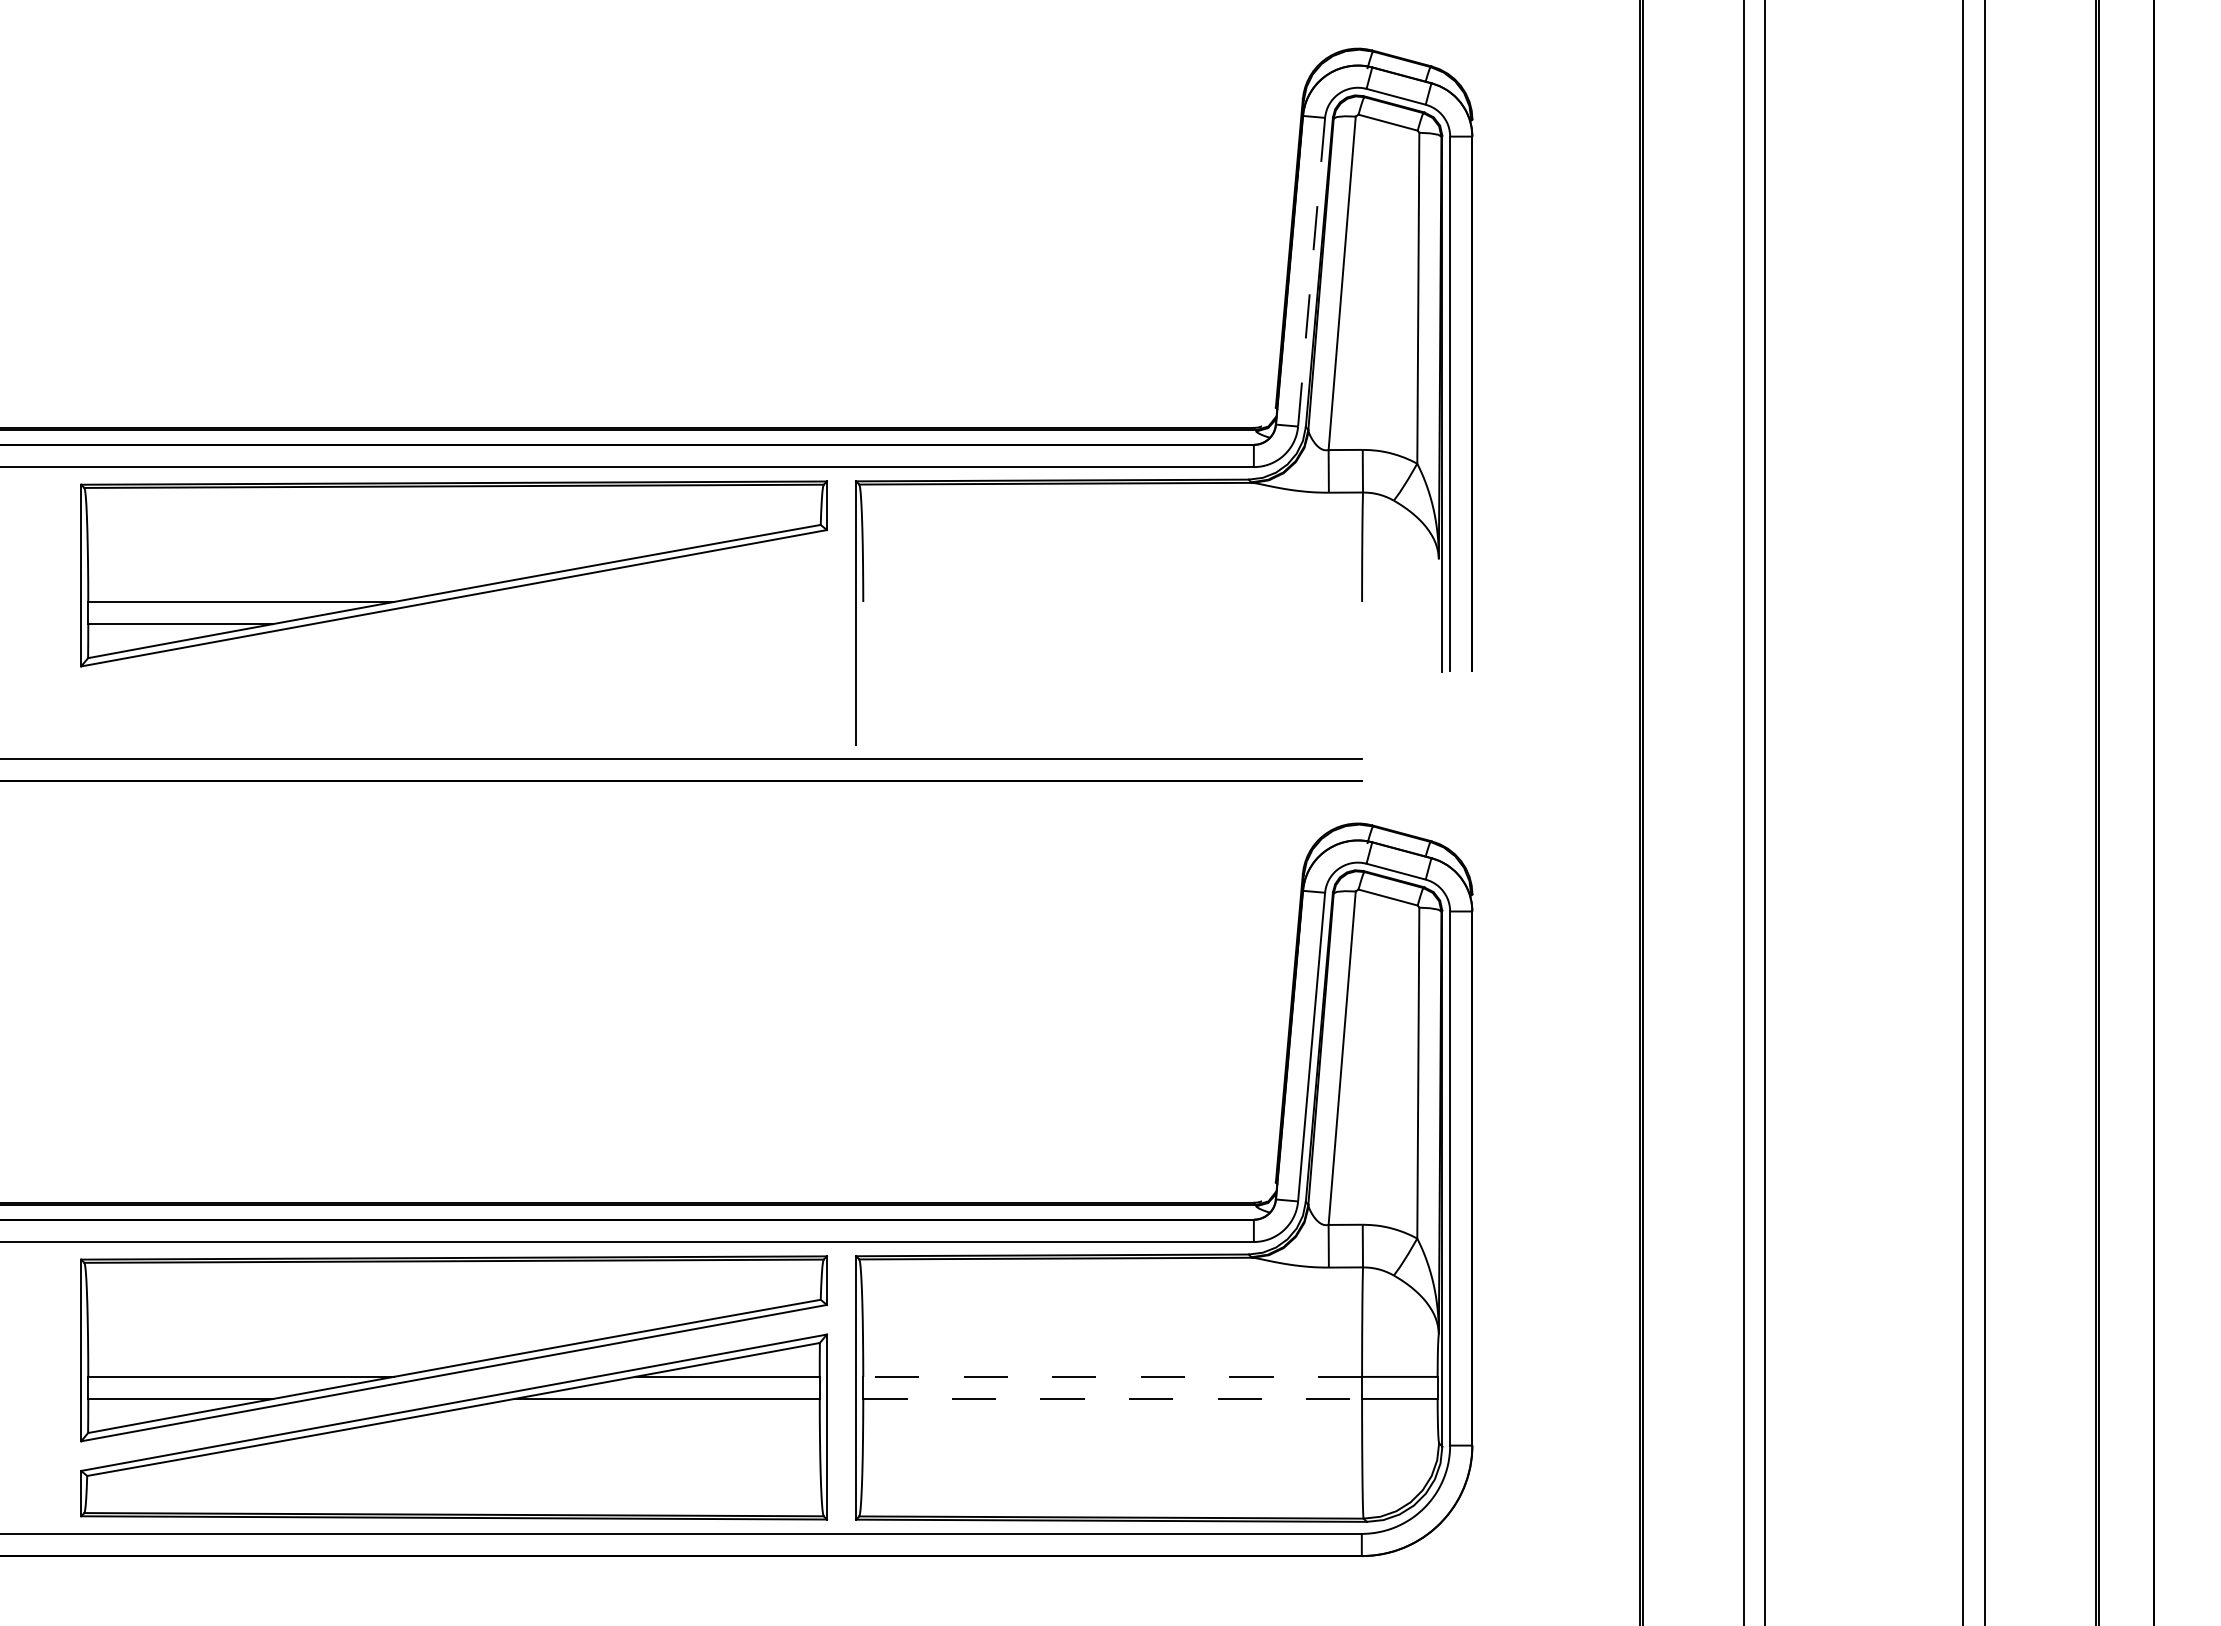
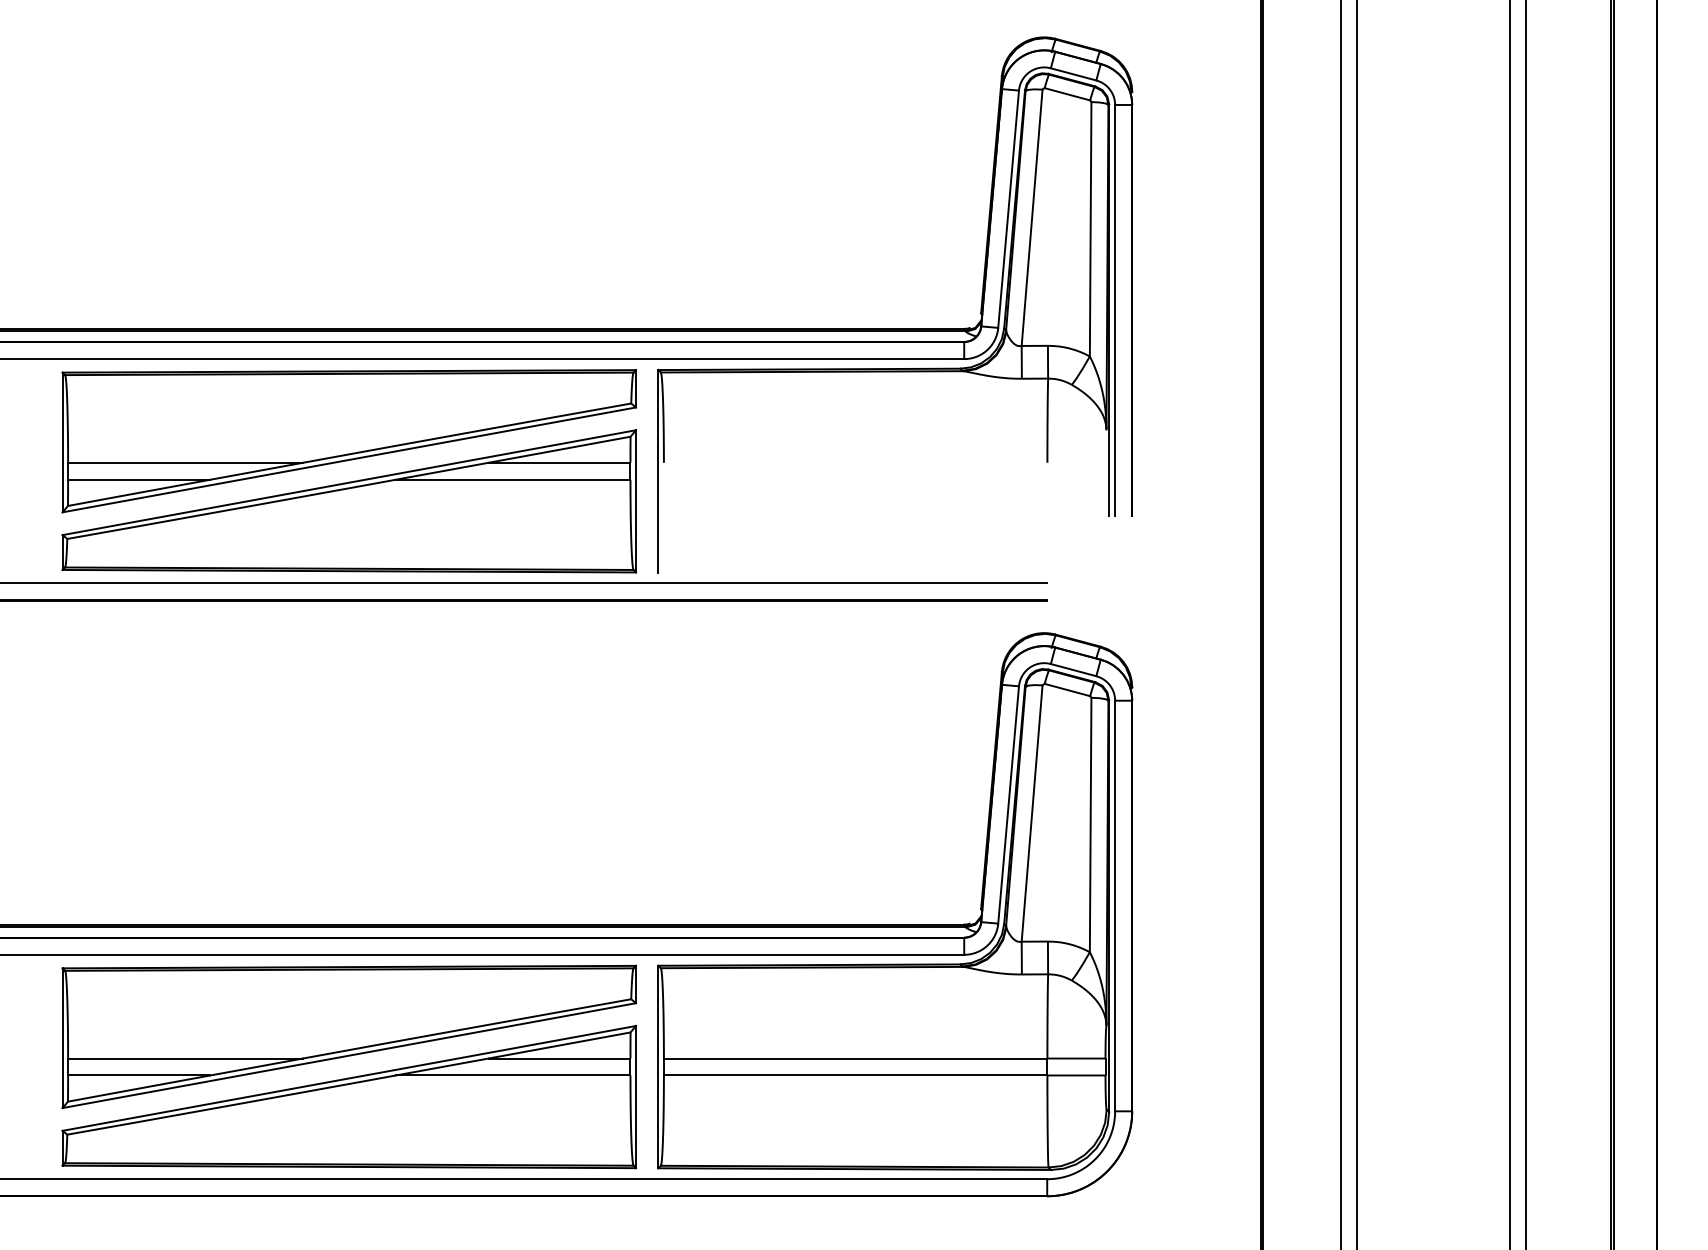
line: (1311, 272) -> (1008, 209), dashed -> solid
part: (453, 651) -> (348, 500), added
line: (1112, 1376) -> (855, 1058), dashed -> solid
line: (1113, 1398) -> (856, 1075), dashed -> solid

